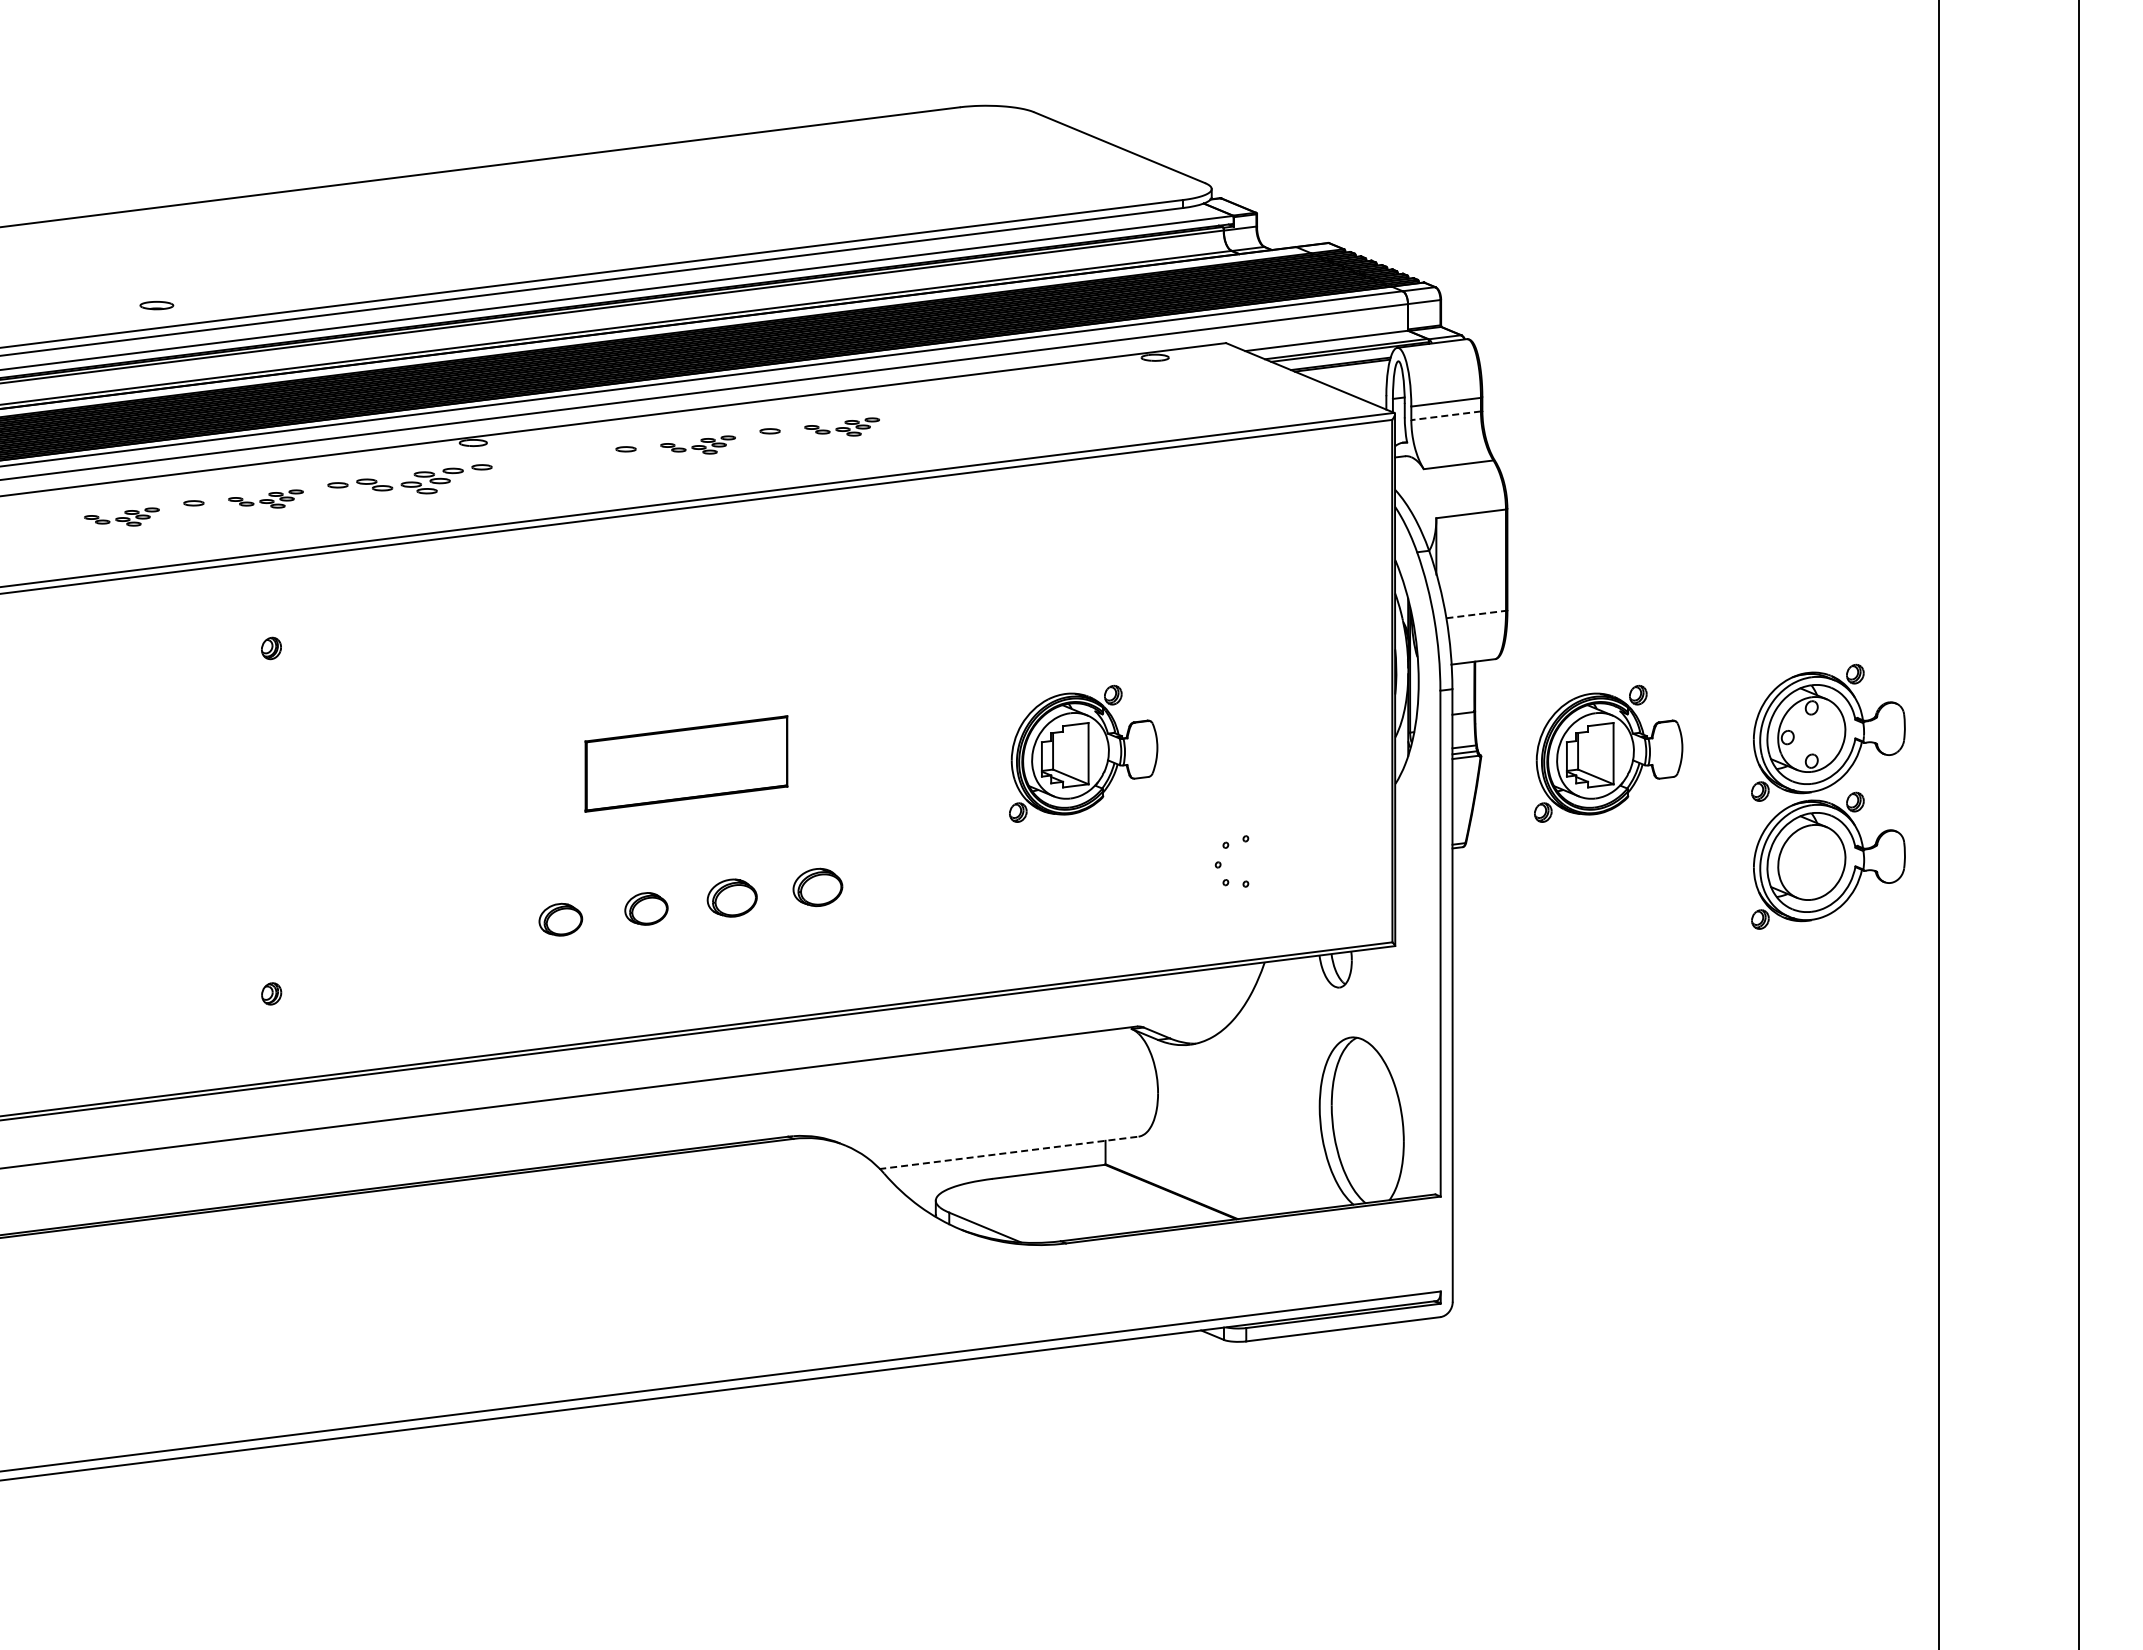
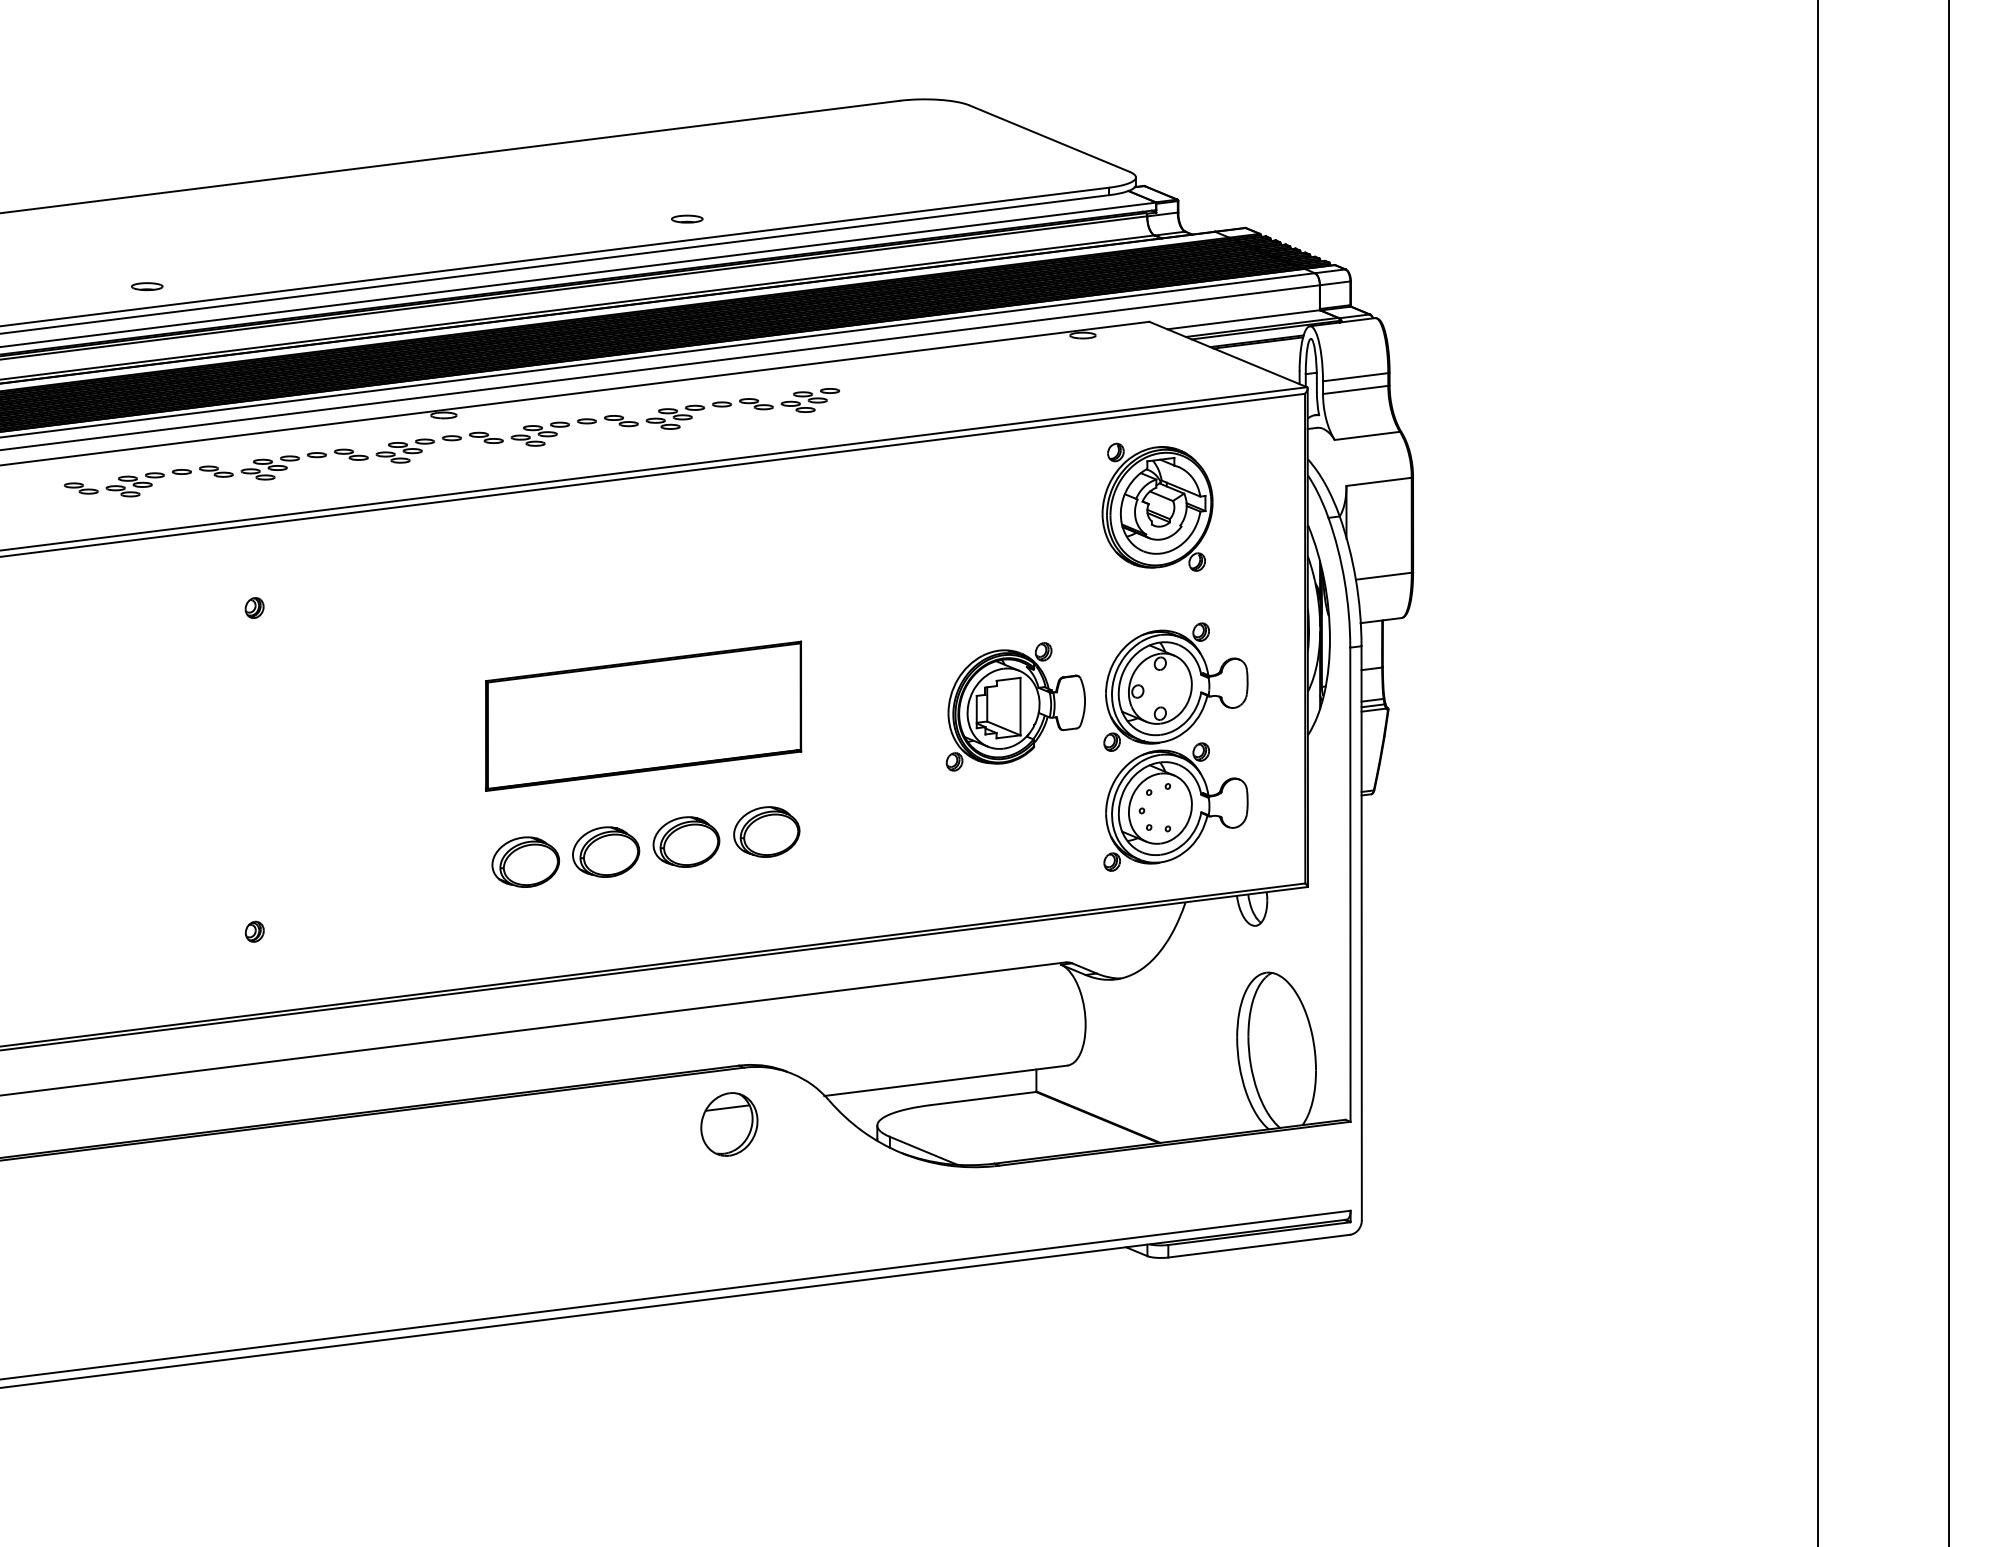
part: (732, 233) -> (686, 219), added
line: (1445, 415) -> (1355, 389), dashed -> solid
part: (841, 426) -> (788, 399), size x1.43
part: (697, 444) -> (653, 416), size x1.43
part: (553, 462) -> (518, 433), added
part: (265, 498) -> (249, 467), size x1.43
part: (121, 516) -> (114, 484), size x1.43
part: (1234, 540) -> (1157, 506), added
line: (1476, 614) -> (1384, 576), dashed -> solid
part: (1608, 753) -> (1507, 706), removed
part: (686, 763) -> (643, 715), size x1.67
part: (1828, 796) -> (1176, 746), moved
part: (817, 887) -> (766, 832), size x1.43
part: (732, 897) -> (686, 841), size x1.43
part: (646, 908) -> (606, 851), size x1.67
part: (560, 919) -> (525, 862), size x1.67
line: (1008, 1152) -> (945, 1080), dashed -> solid
part: (777, 1199) -> (728, 1124), added

